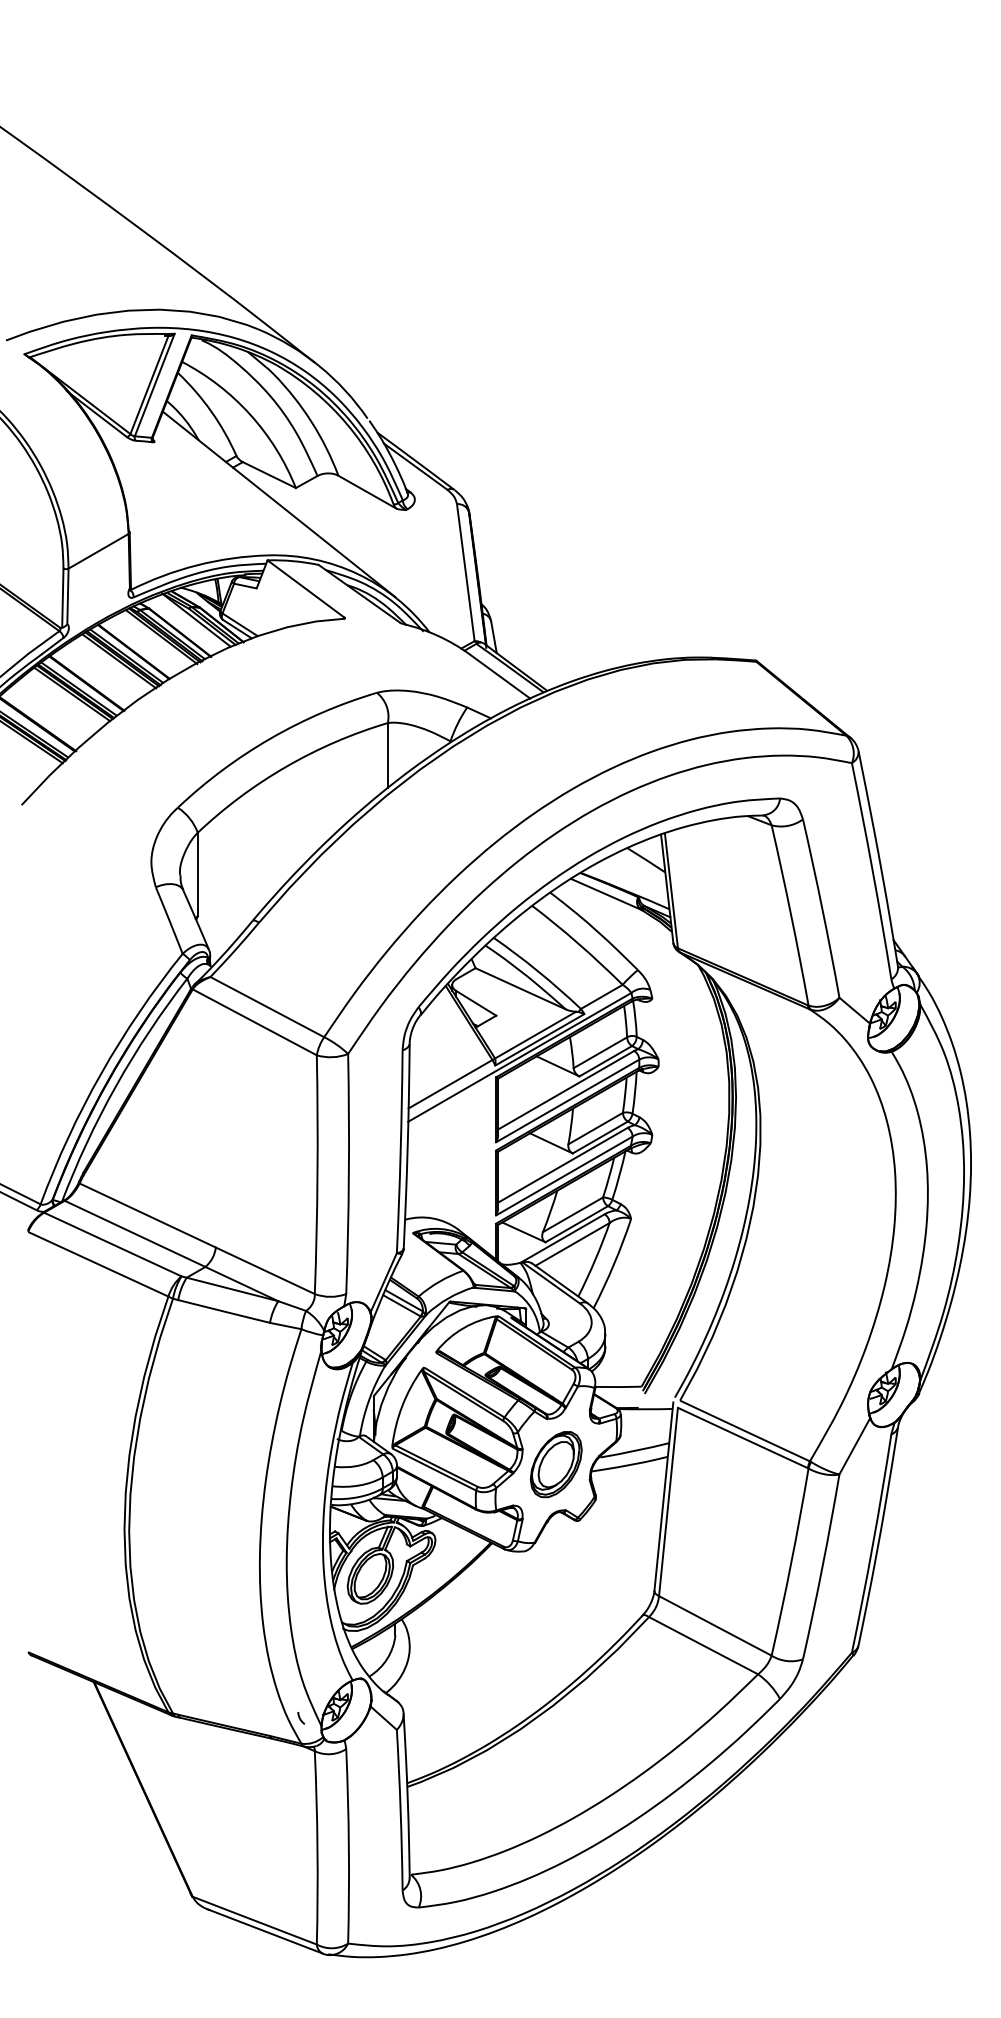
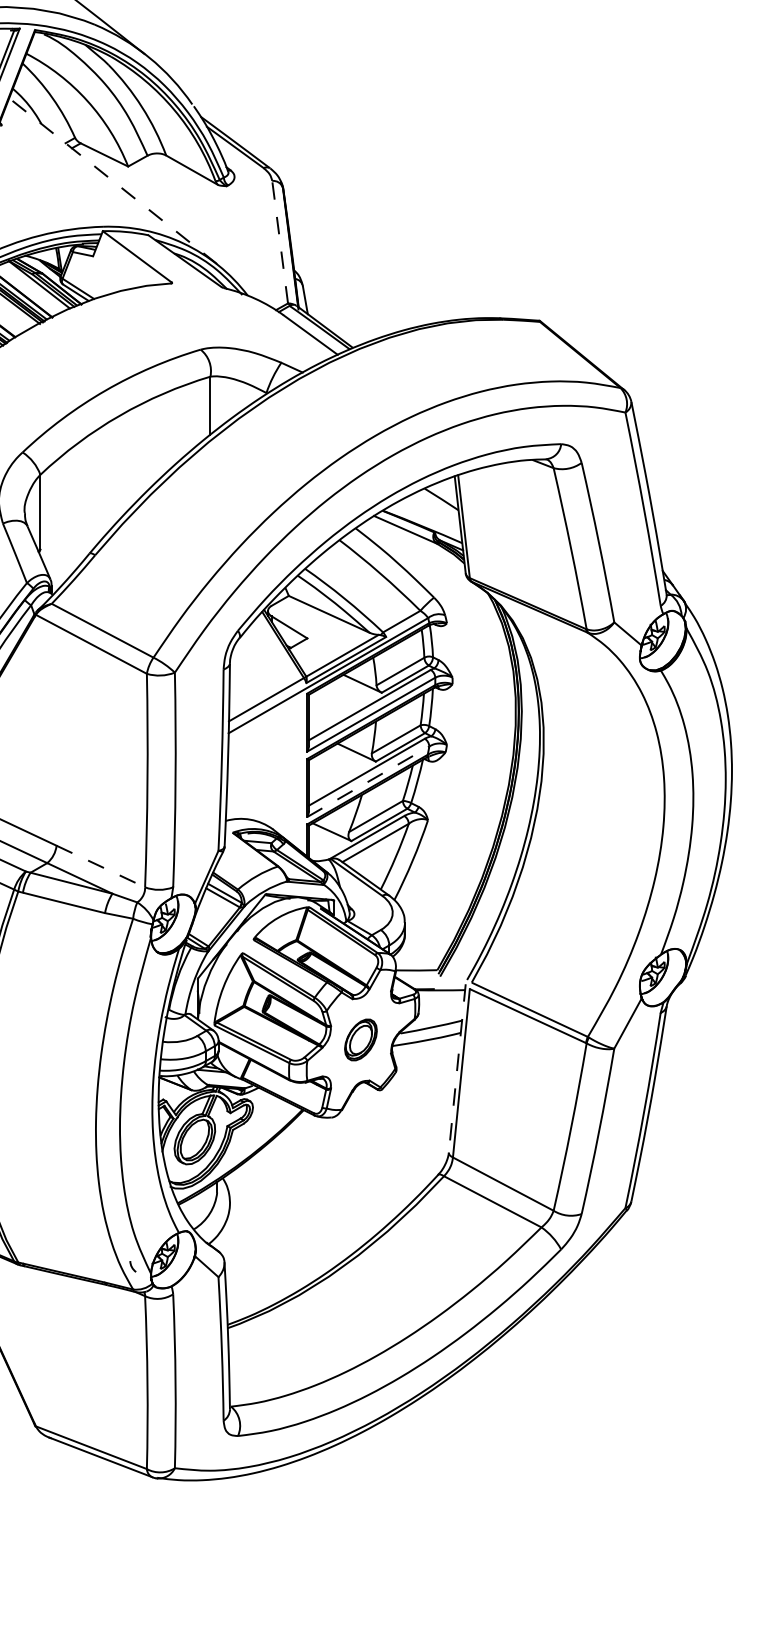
line: (279, 504) -> (113, 181), solid -> dashed
line: (465, 572) -> (279, 242), solid -> dashed
line: (564, 1176) -> (368, 782), solid -> dashed
line: (265, 1270) -> (101, 866), solid -> dashed
part: (555, 1464) -> (360, 1039), size x0.7
line: (663, 1496) -> (456, 1068), solid -> dashed

